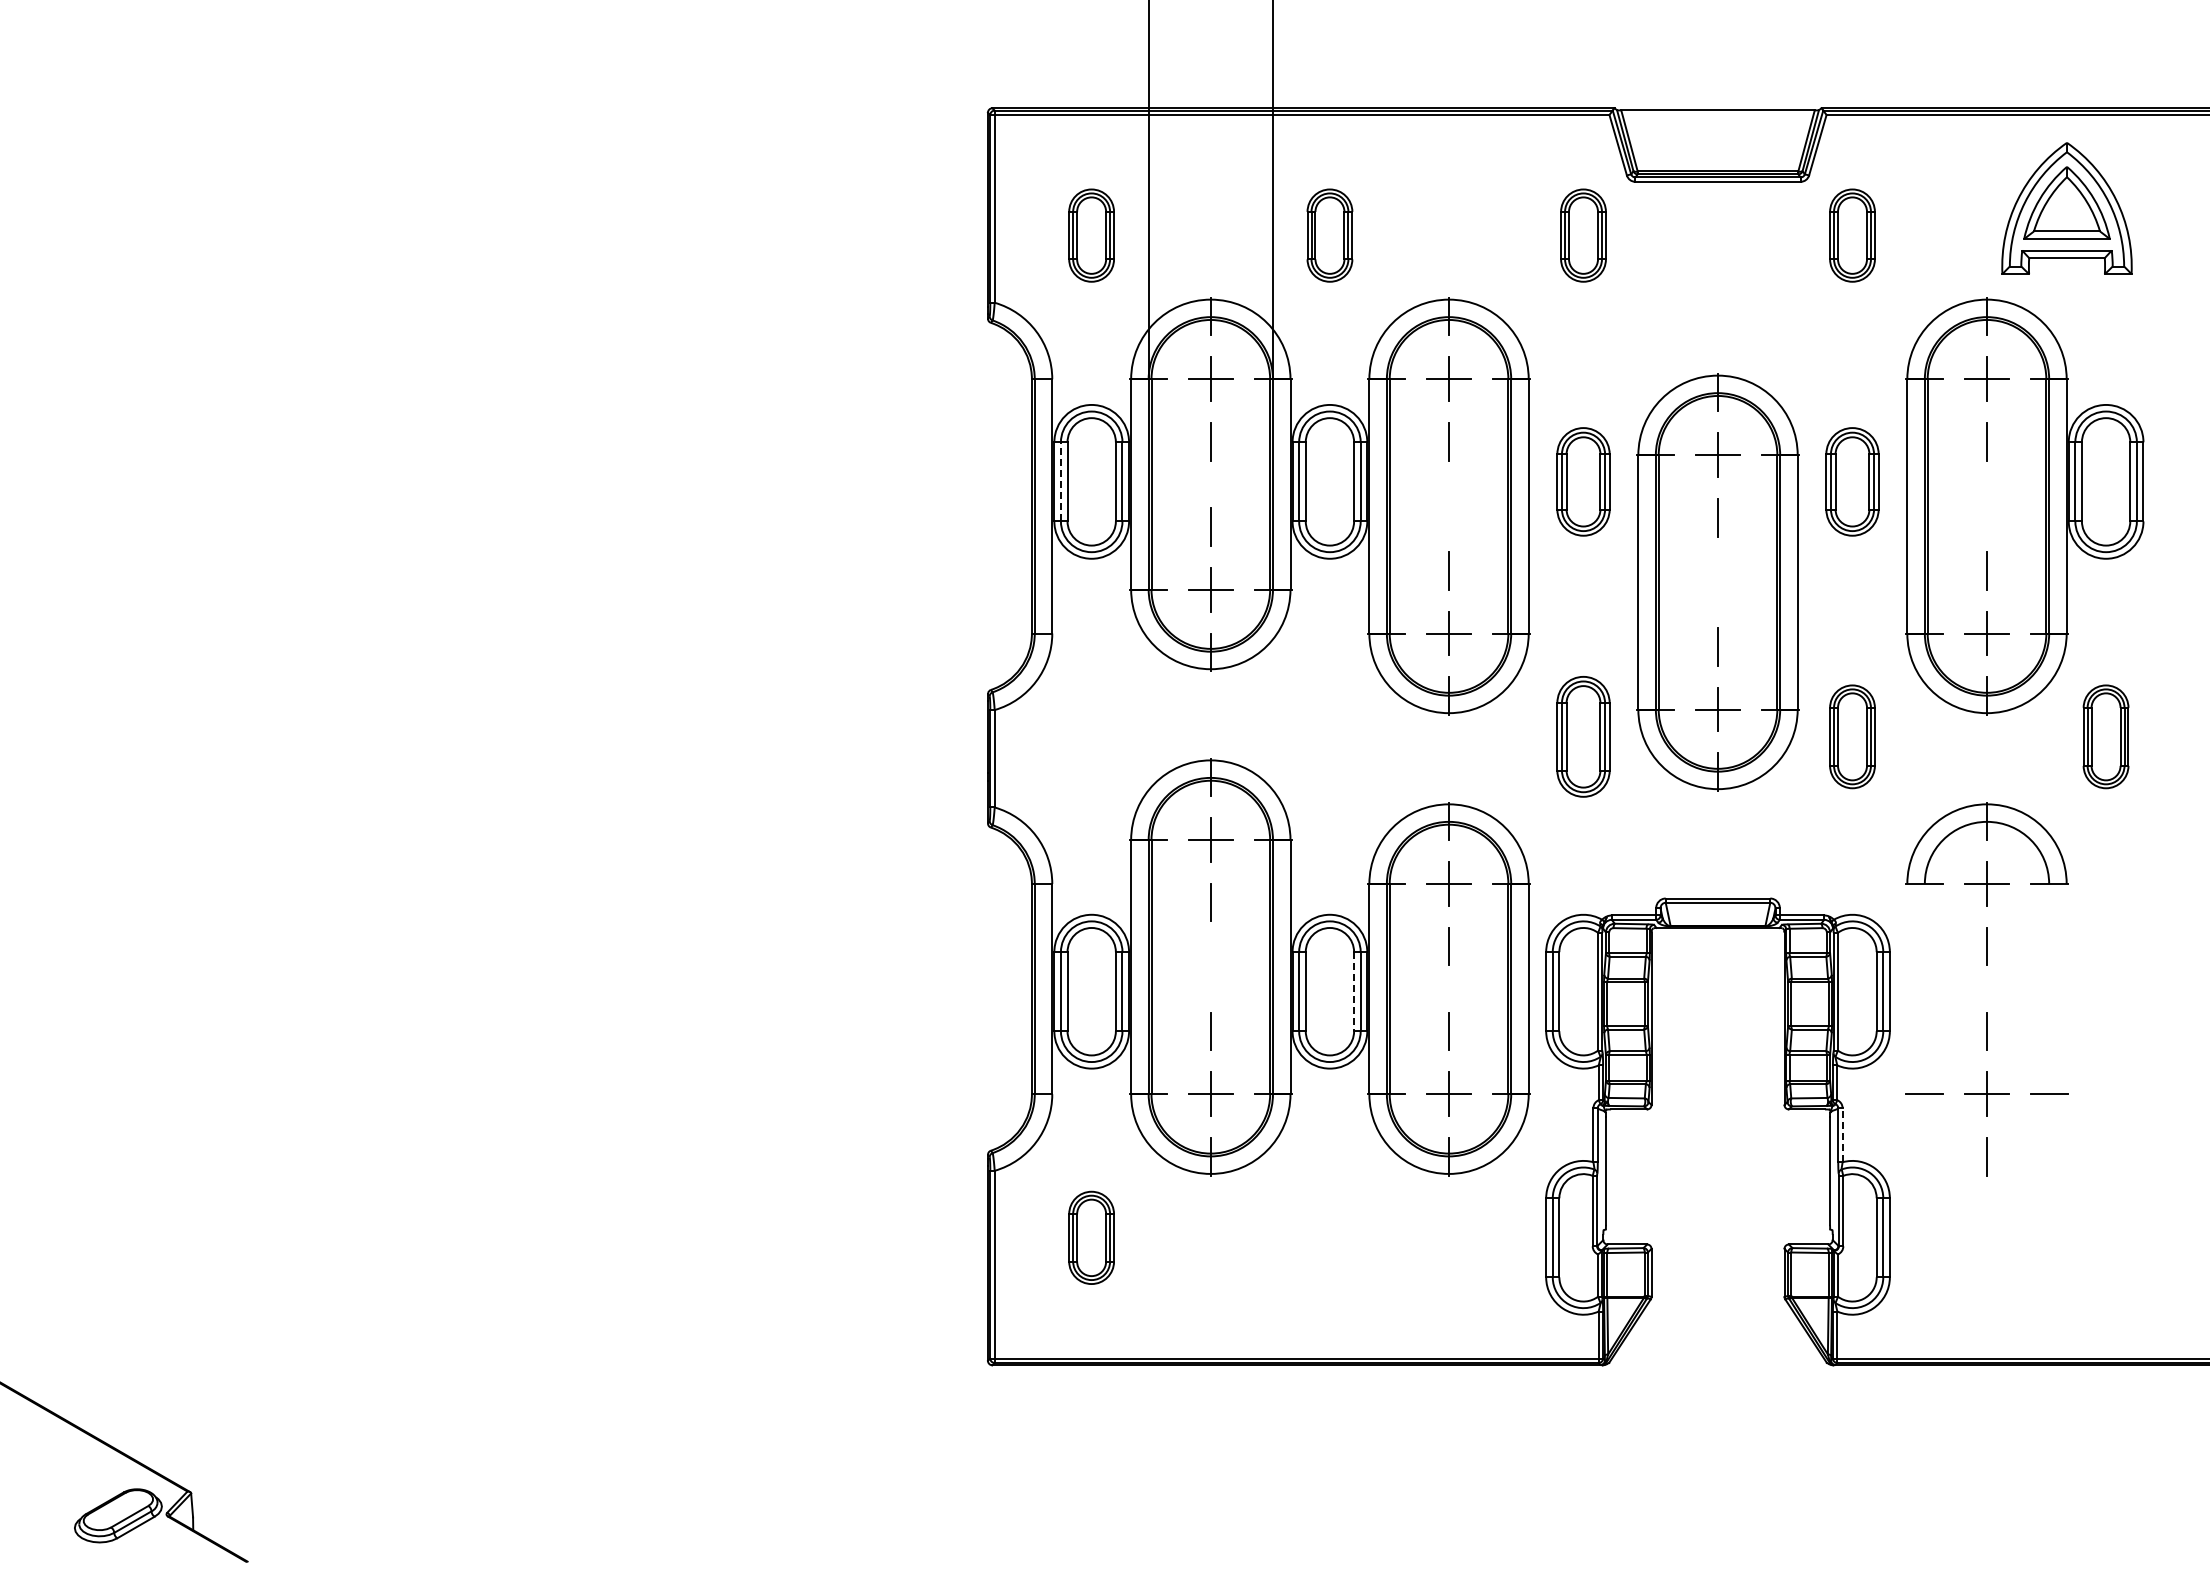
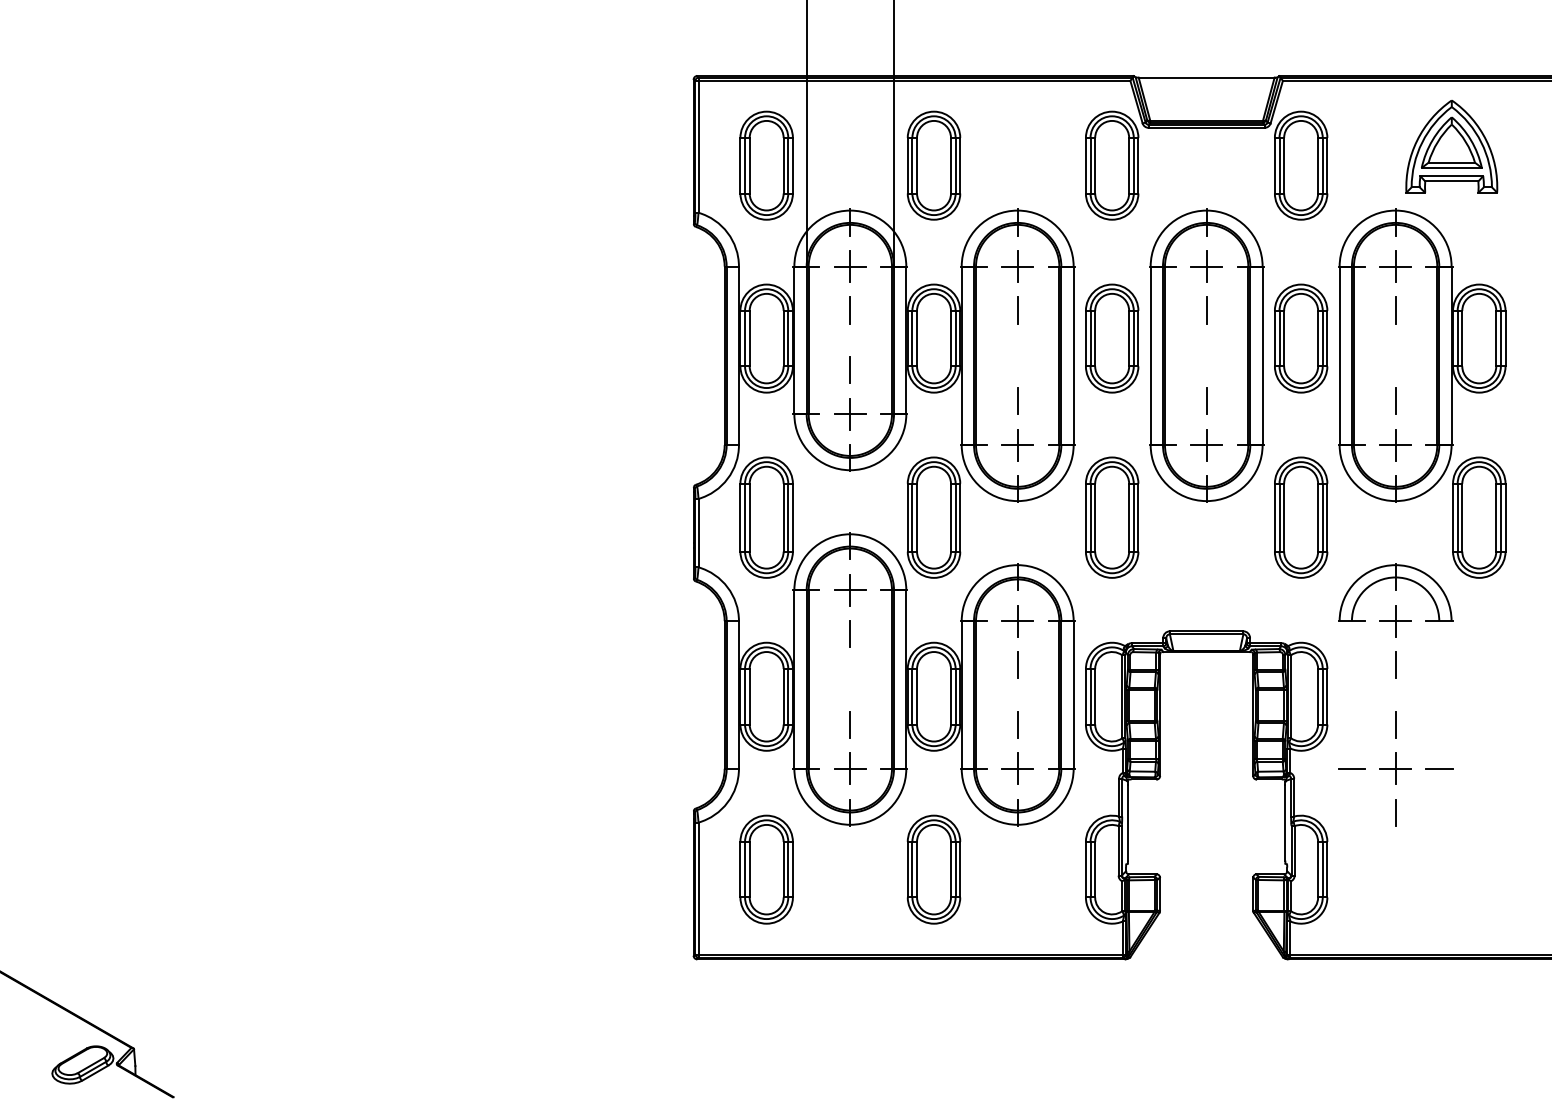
part: (1091, 235) -> (766, 165), size x1.67
part: (1329, 235) -> (933, 165), size x1.67
part: (1583, 235) -> (1112, 165), size x1.67
part: (1852, 235) -> (1301, 165), size x1.67
line: (1060, 481) -> (744, 338), dashed -> solid
part: (1583, 481) -> (1112, 338), size x1.43
part: (1852, 481) -> (1301, 338), size x1.43
part: (1717, 582) -> (1206, 355), moved
part: (1091, 736) -> (766, 517), added
part: (1329, 736) -> (933, 517), added
part: (1583, 736) -> (1112, 517), size x1.43
part: (1852, 736) -> (1301, 517), size x1.67
part: (2105, 736) -> (1478, 517), size x1.67
line: (1354, 991) -> (951, 696), dashed -> solid
line: (1842, 1135) -> (1294, 797), dashed -> solid
part: (1091, 1237) -> (766, 869), size x1.67
part: (1329, 1237) -> (933, 869), added

